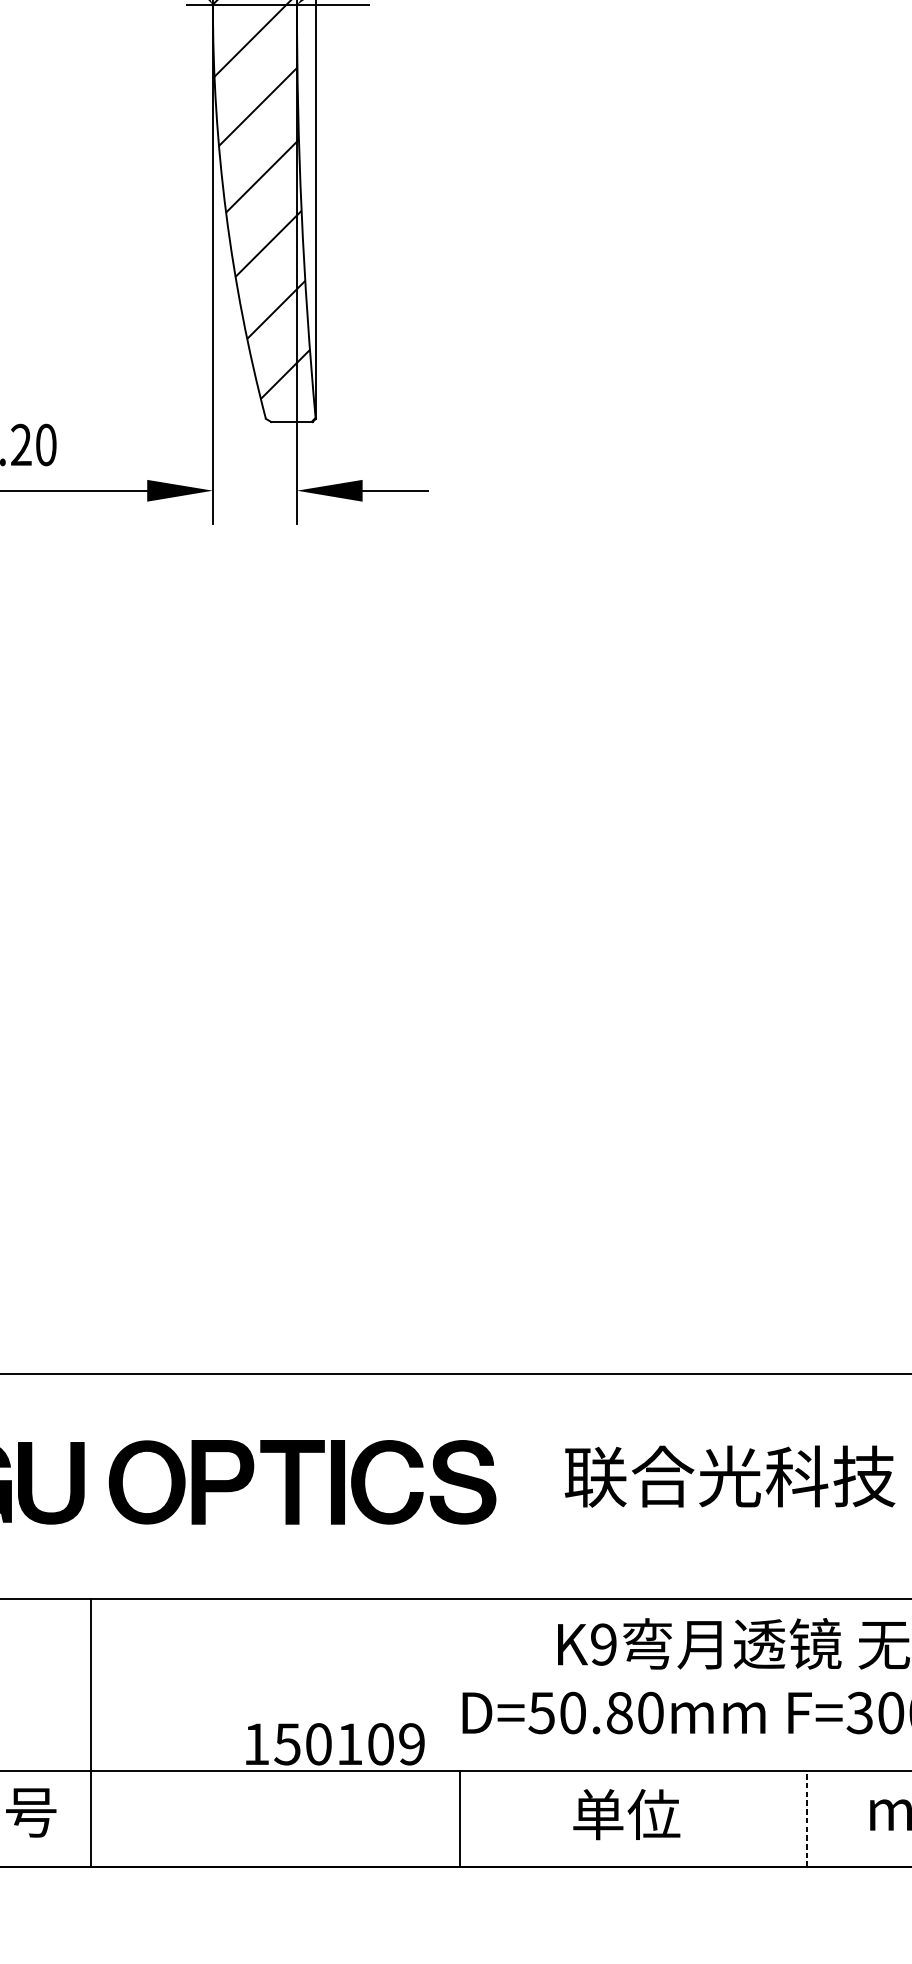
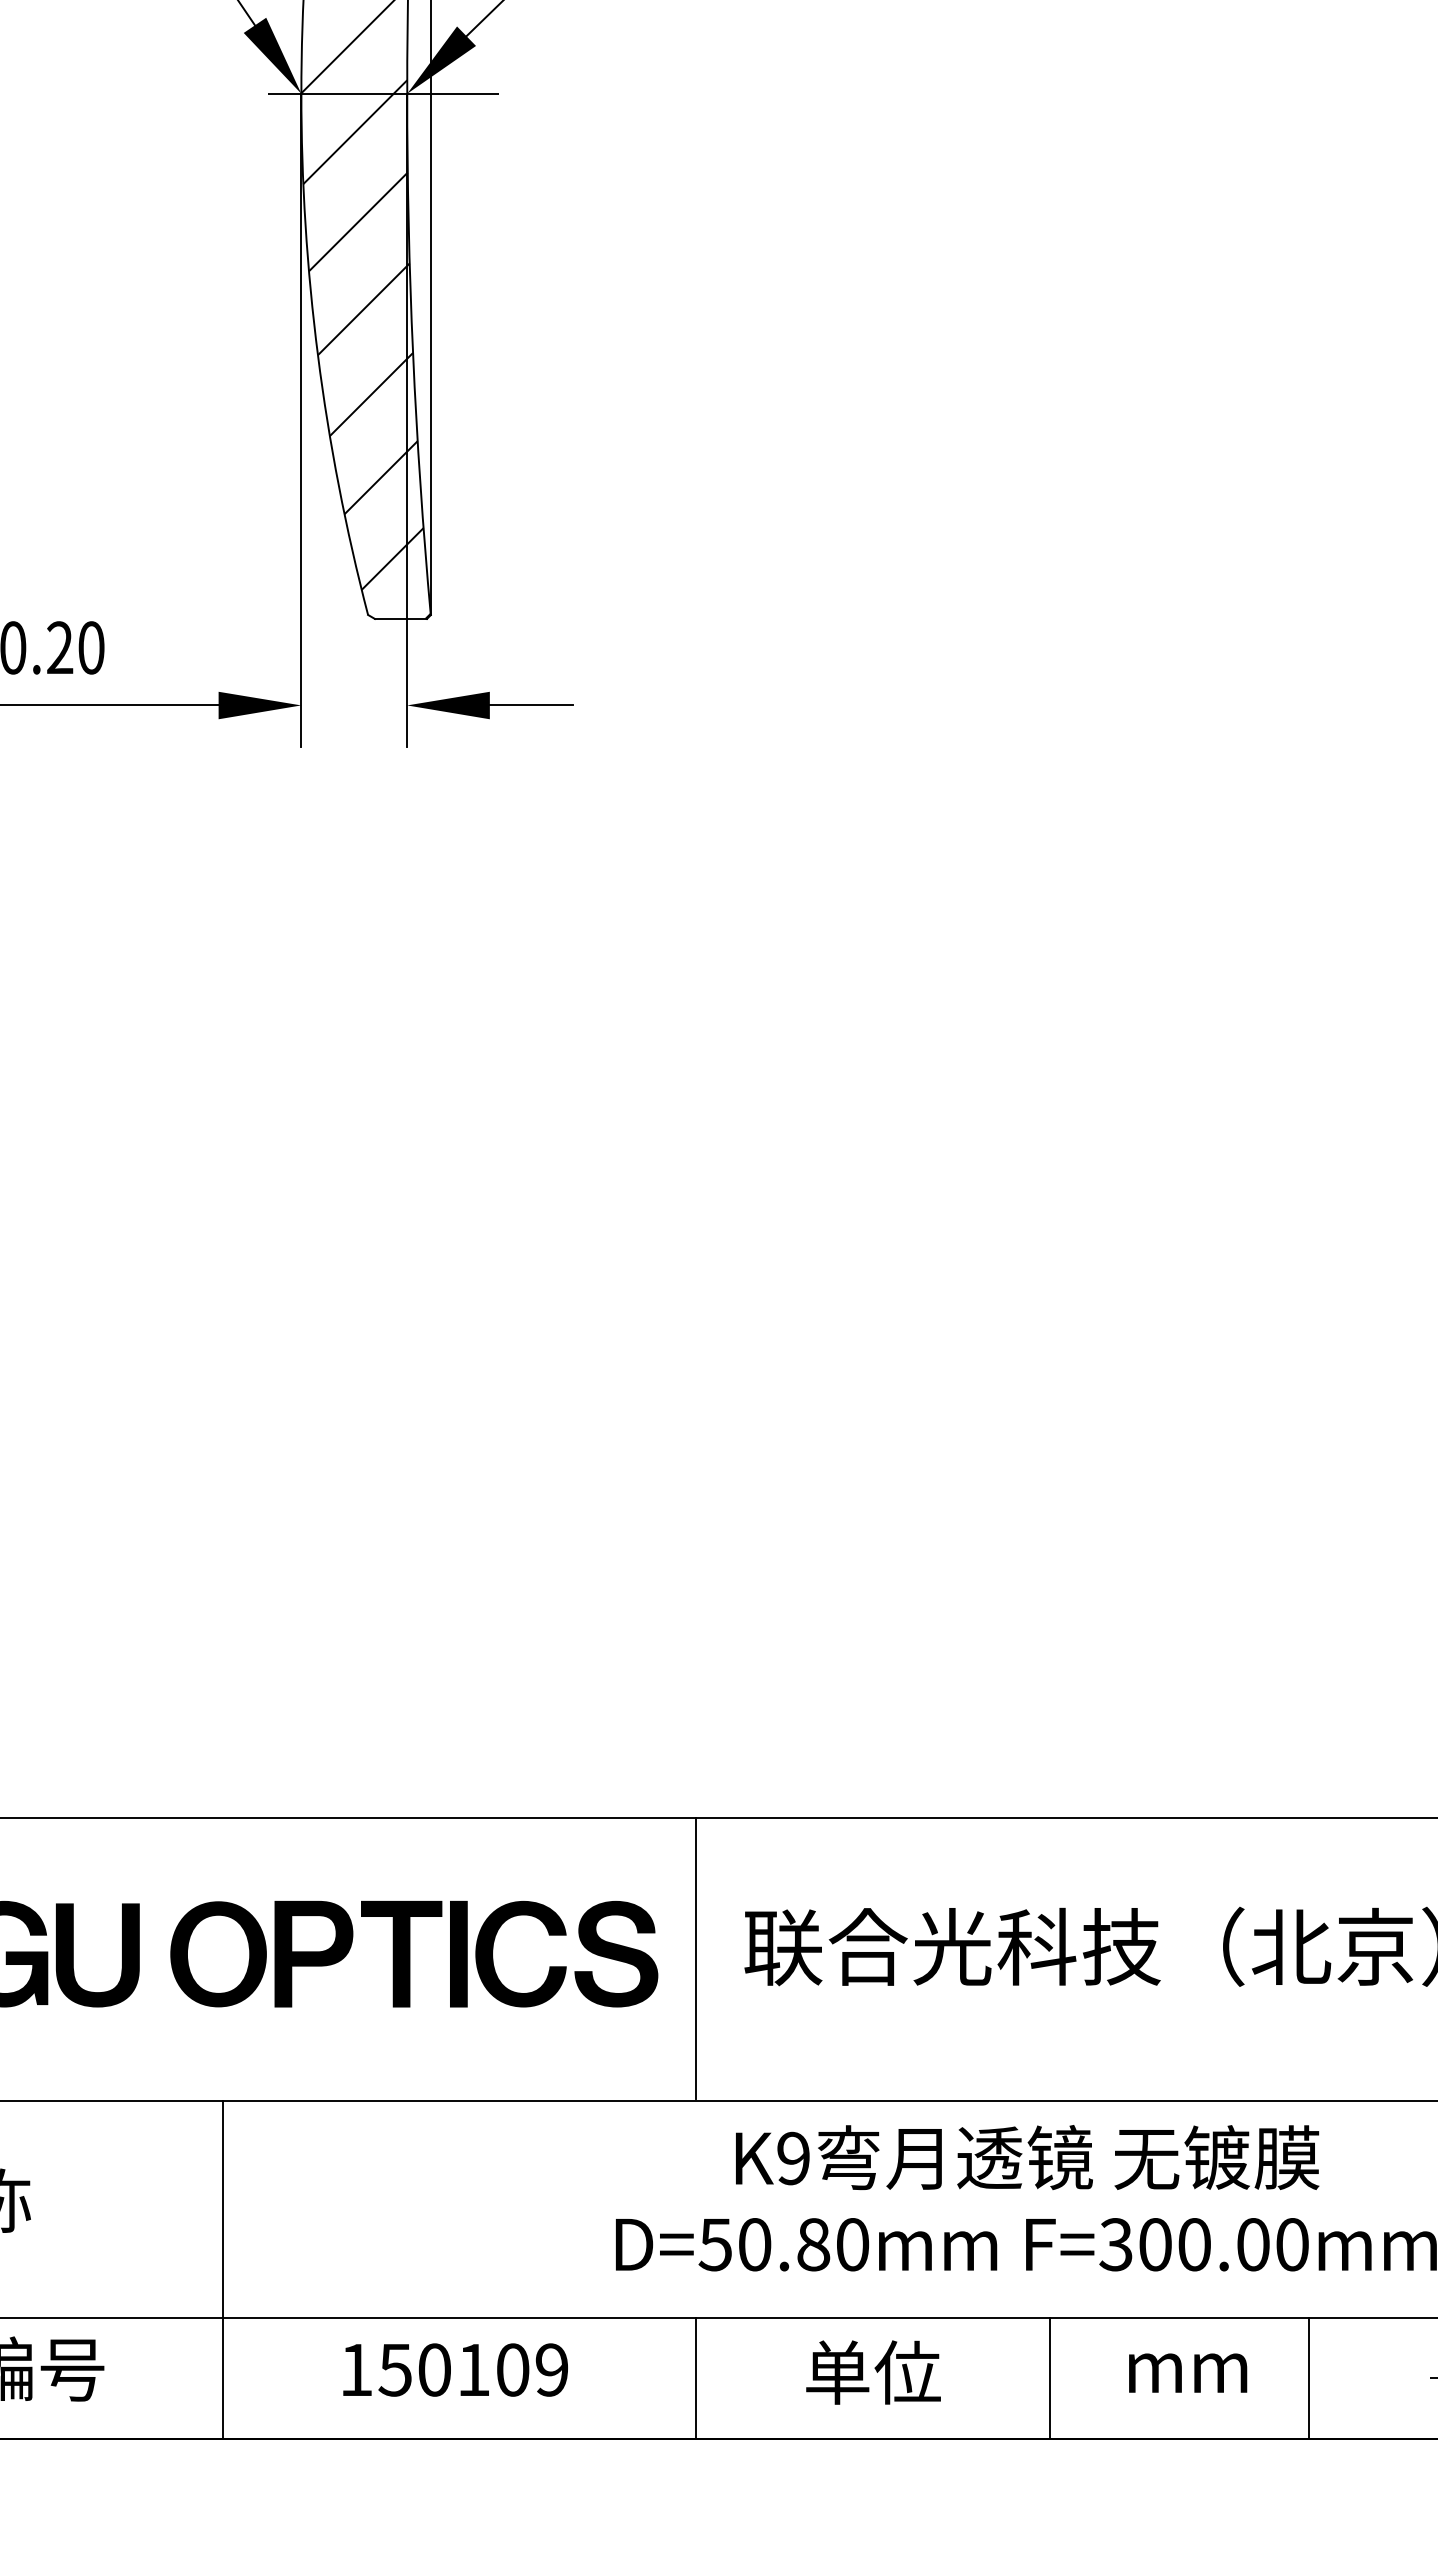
line: (525, 1485) -> (695, 1958), added
line: (90, 1732) -> (222, 2269), moved
text: (335, 1743) -> (455, 2369), moved
text: (626, 1814) -> (873, 2372), moved
line: (459, 1818) -> (695, 2377), moved
line: (807, 1818) -> (1049, 2377), dashed -> solid

